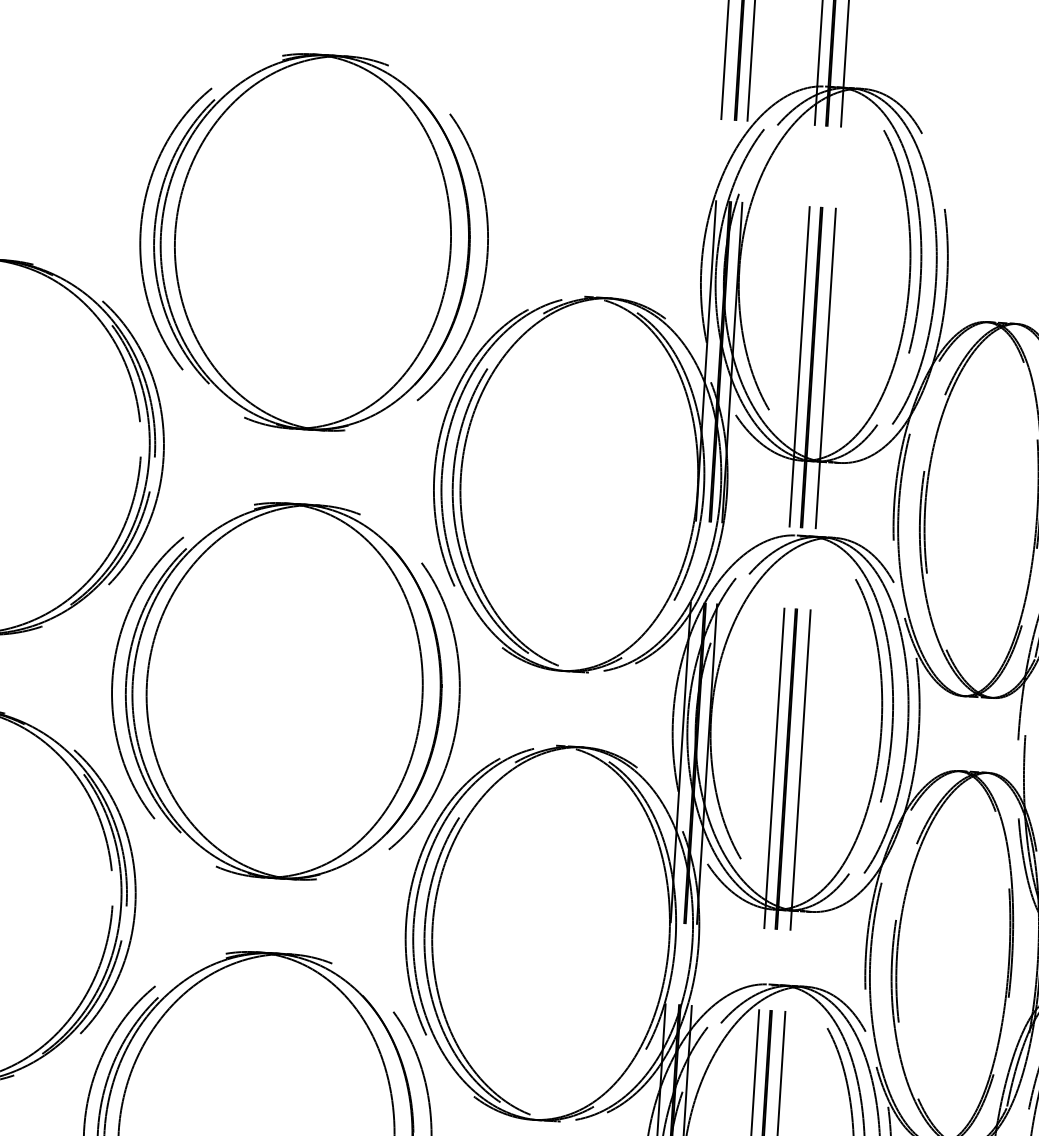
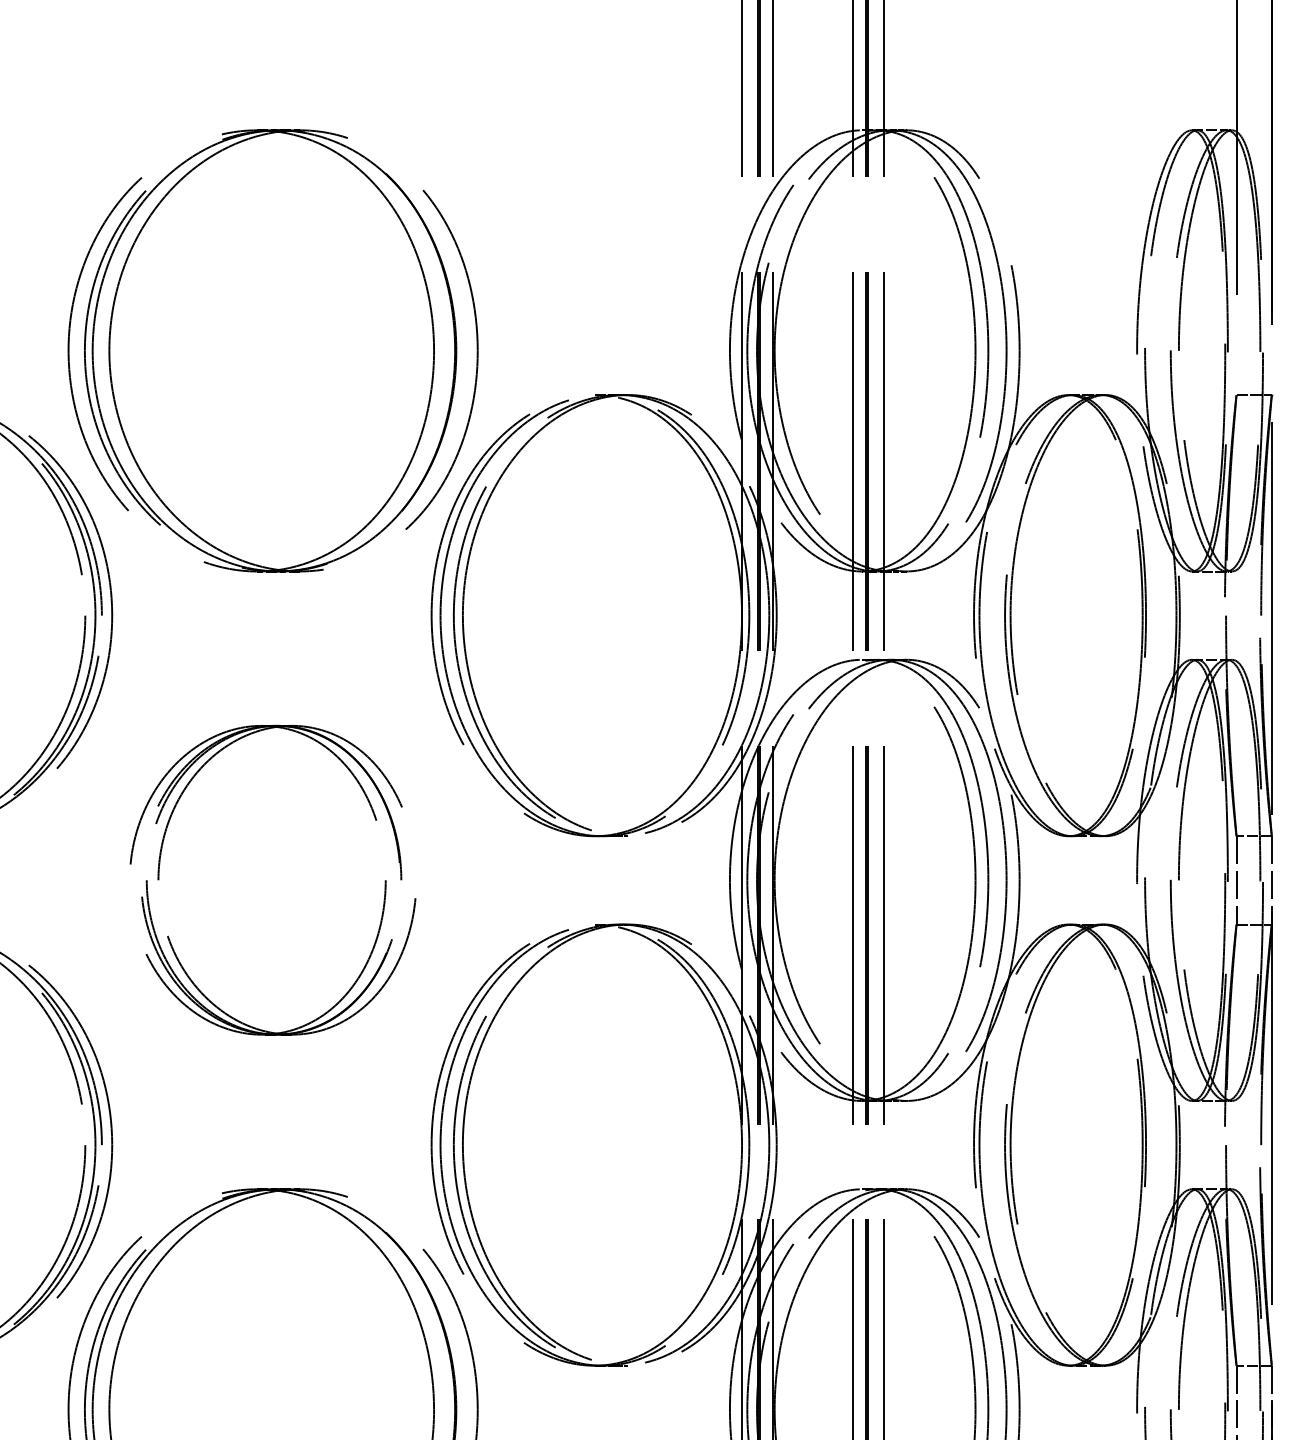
part: (285, 690) -> (272, 879), size x0.7

